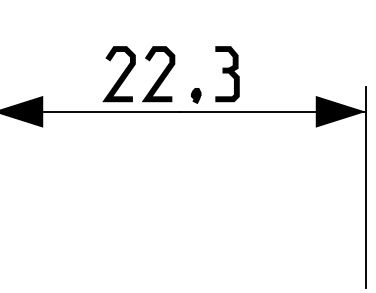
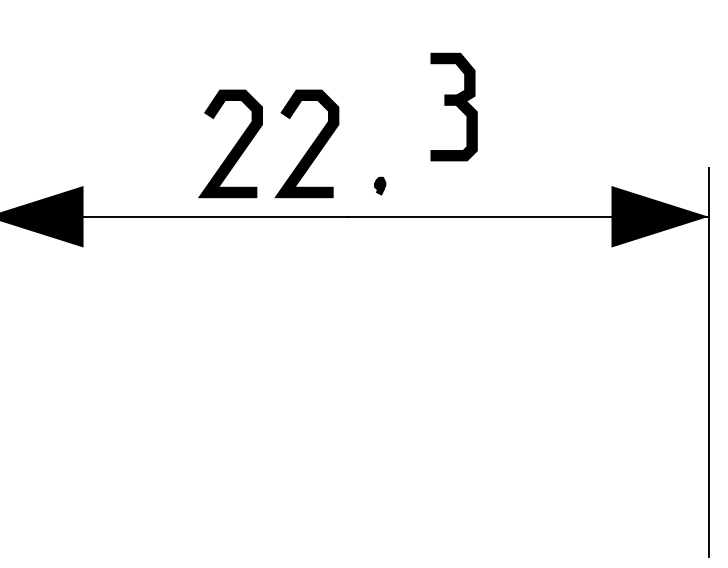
part: (227, 74) -> (454, 107), moved
part: (196, 95) -> (380, 185), size x0.6

